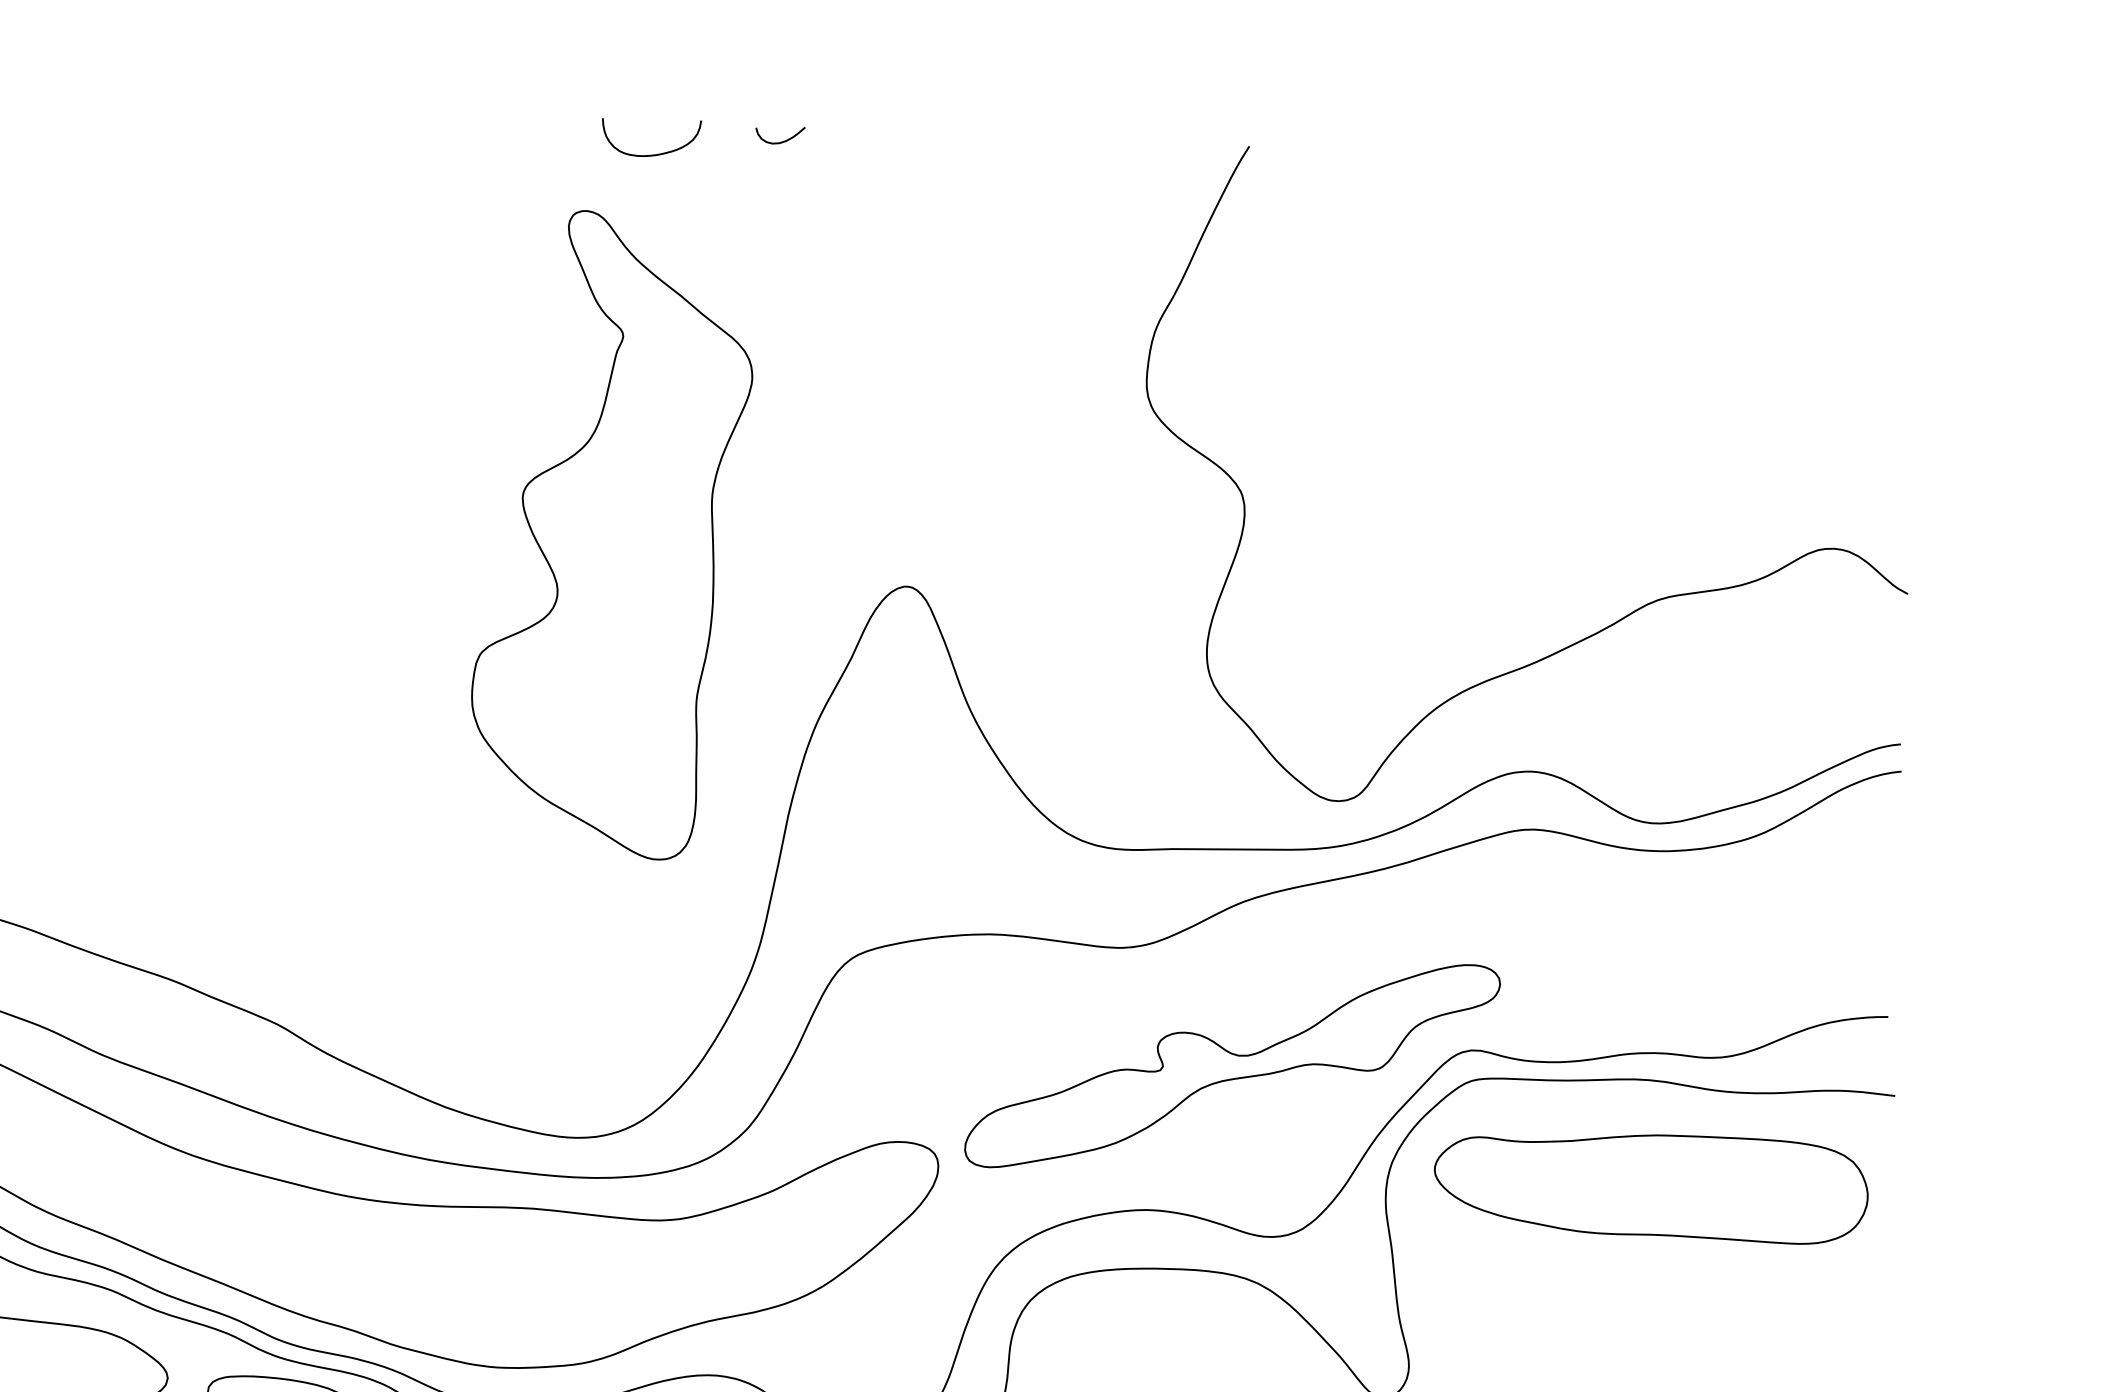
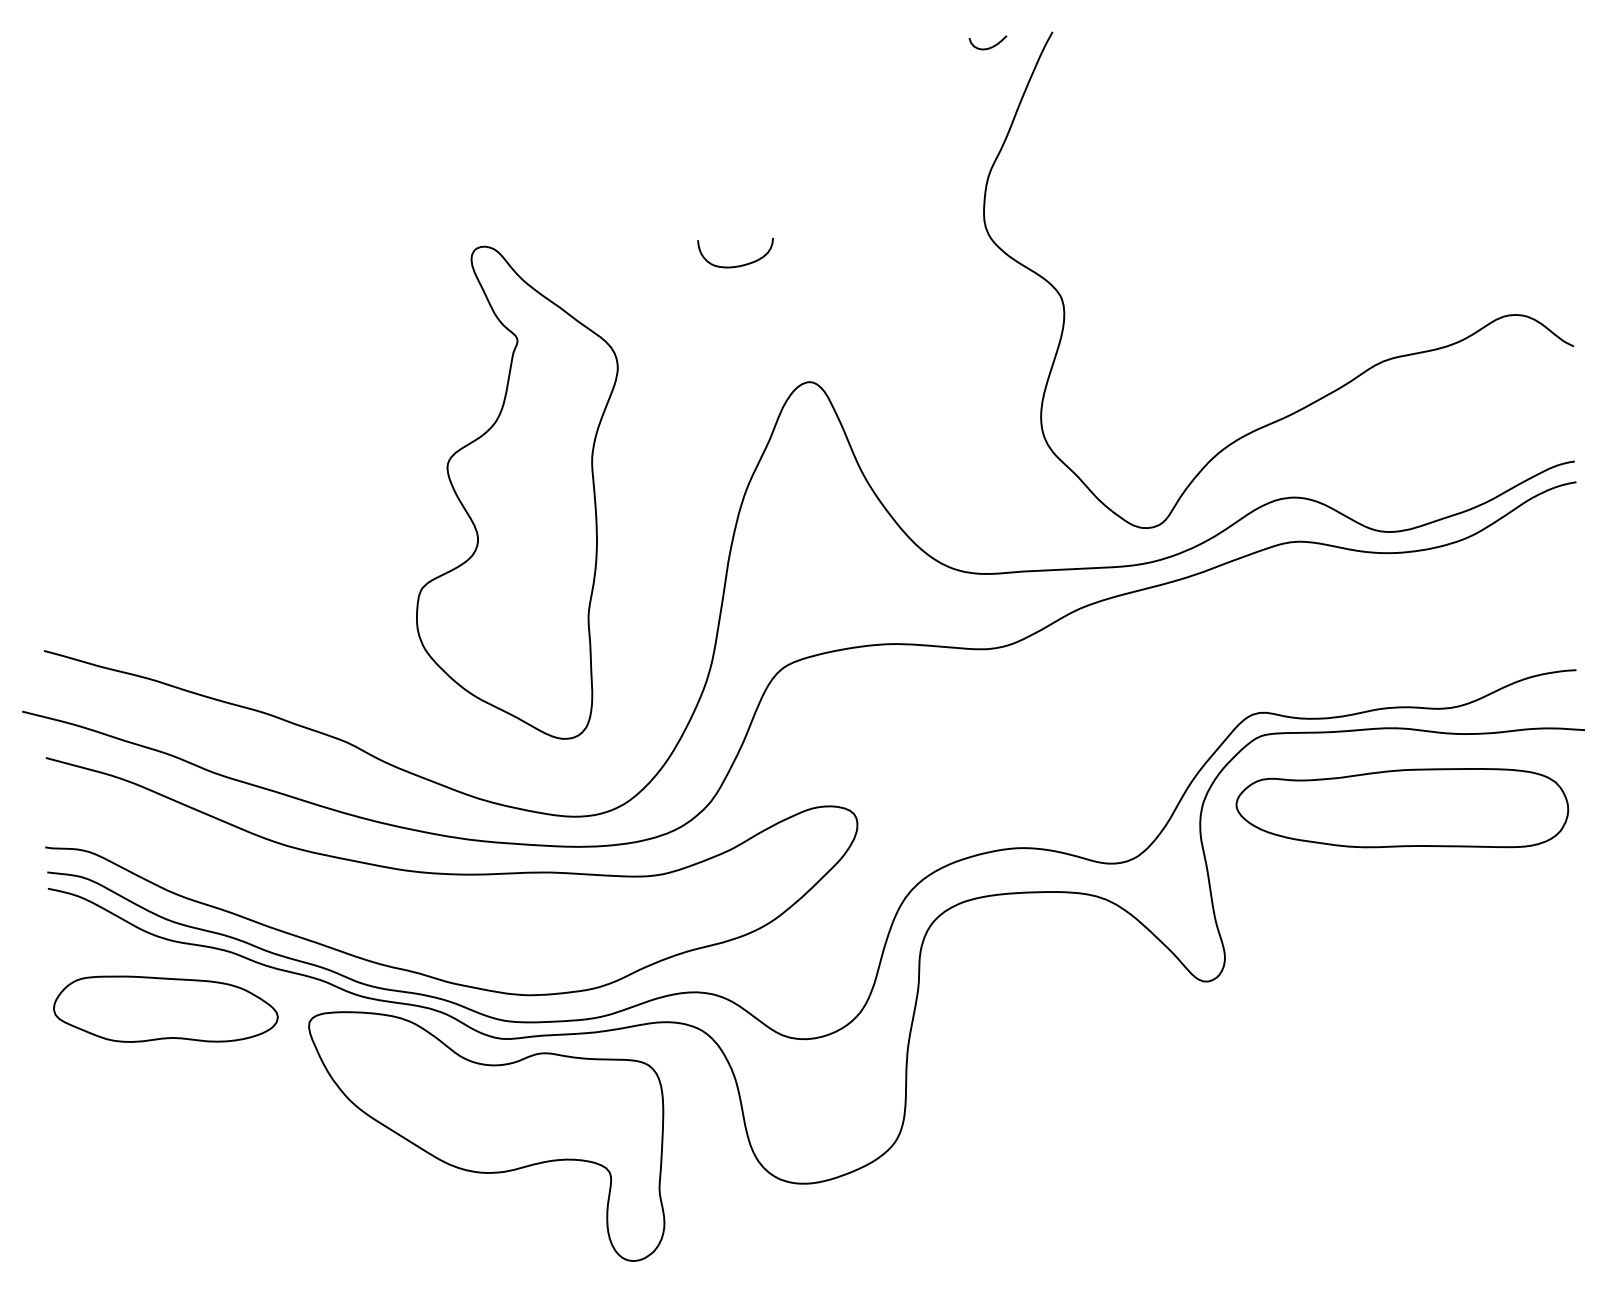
curve: (780, 141) -> (988, 47), moved
curve: (651, 154) -> (736, 265), moved
part: (612, 534) -> (517, 492), moved
part: (1232, 1065) -> (1077, 734), removed

